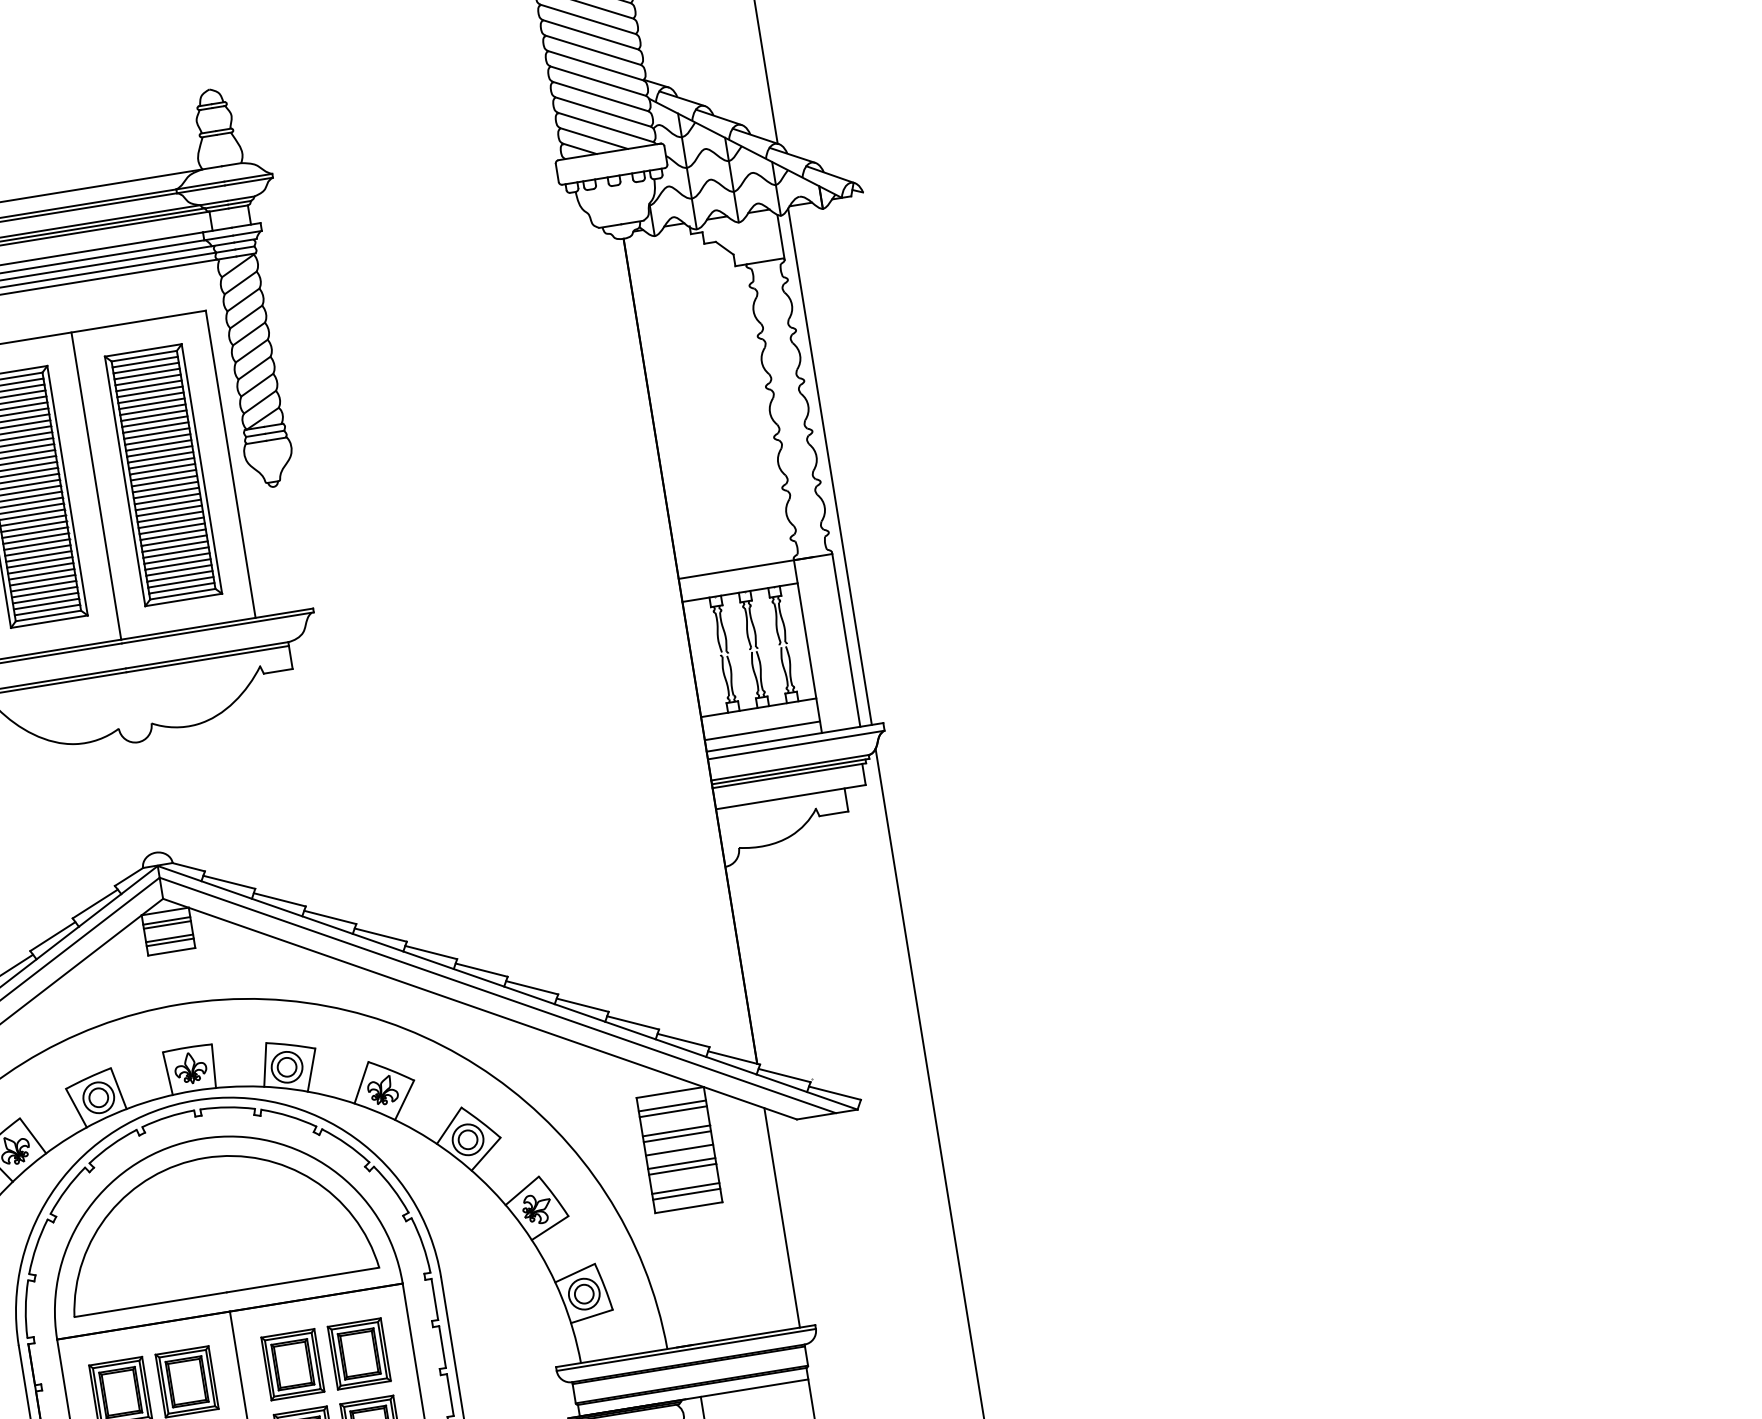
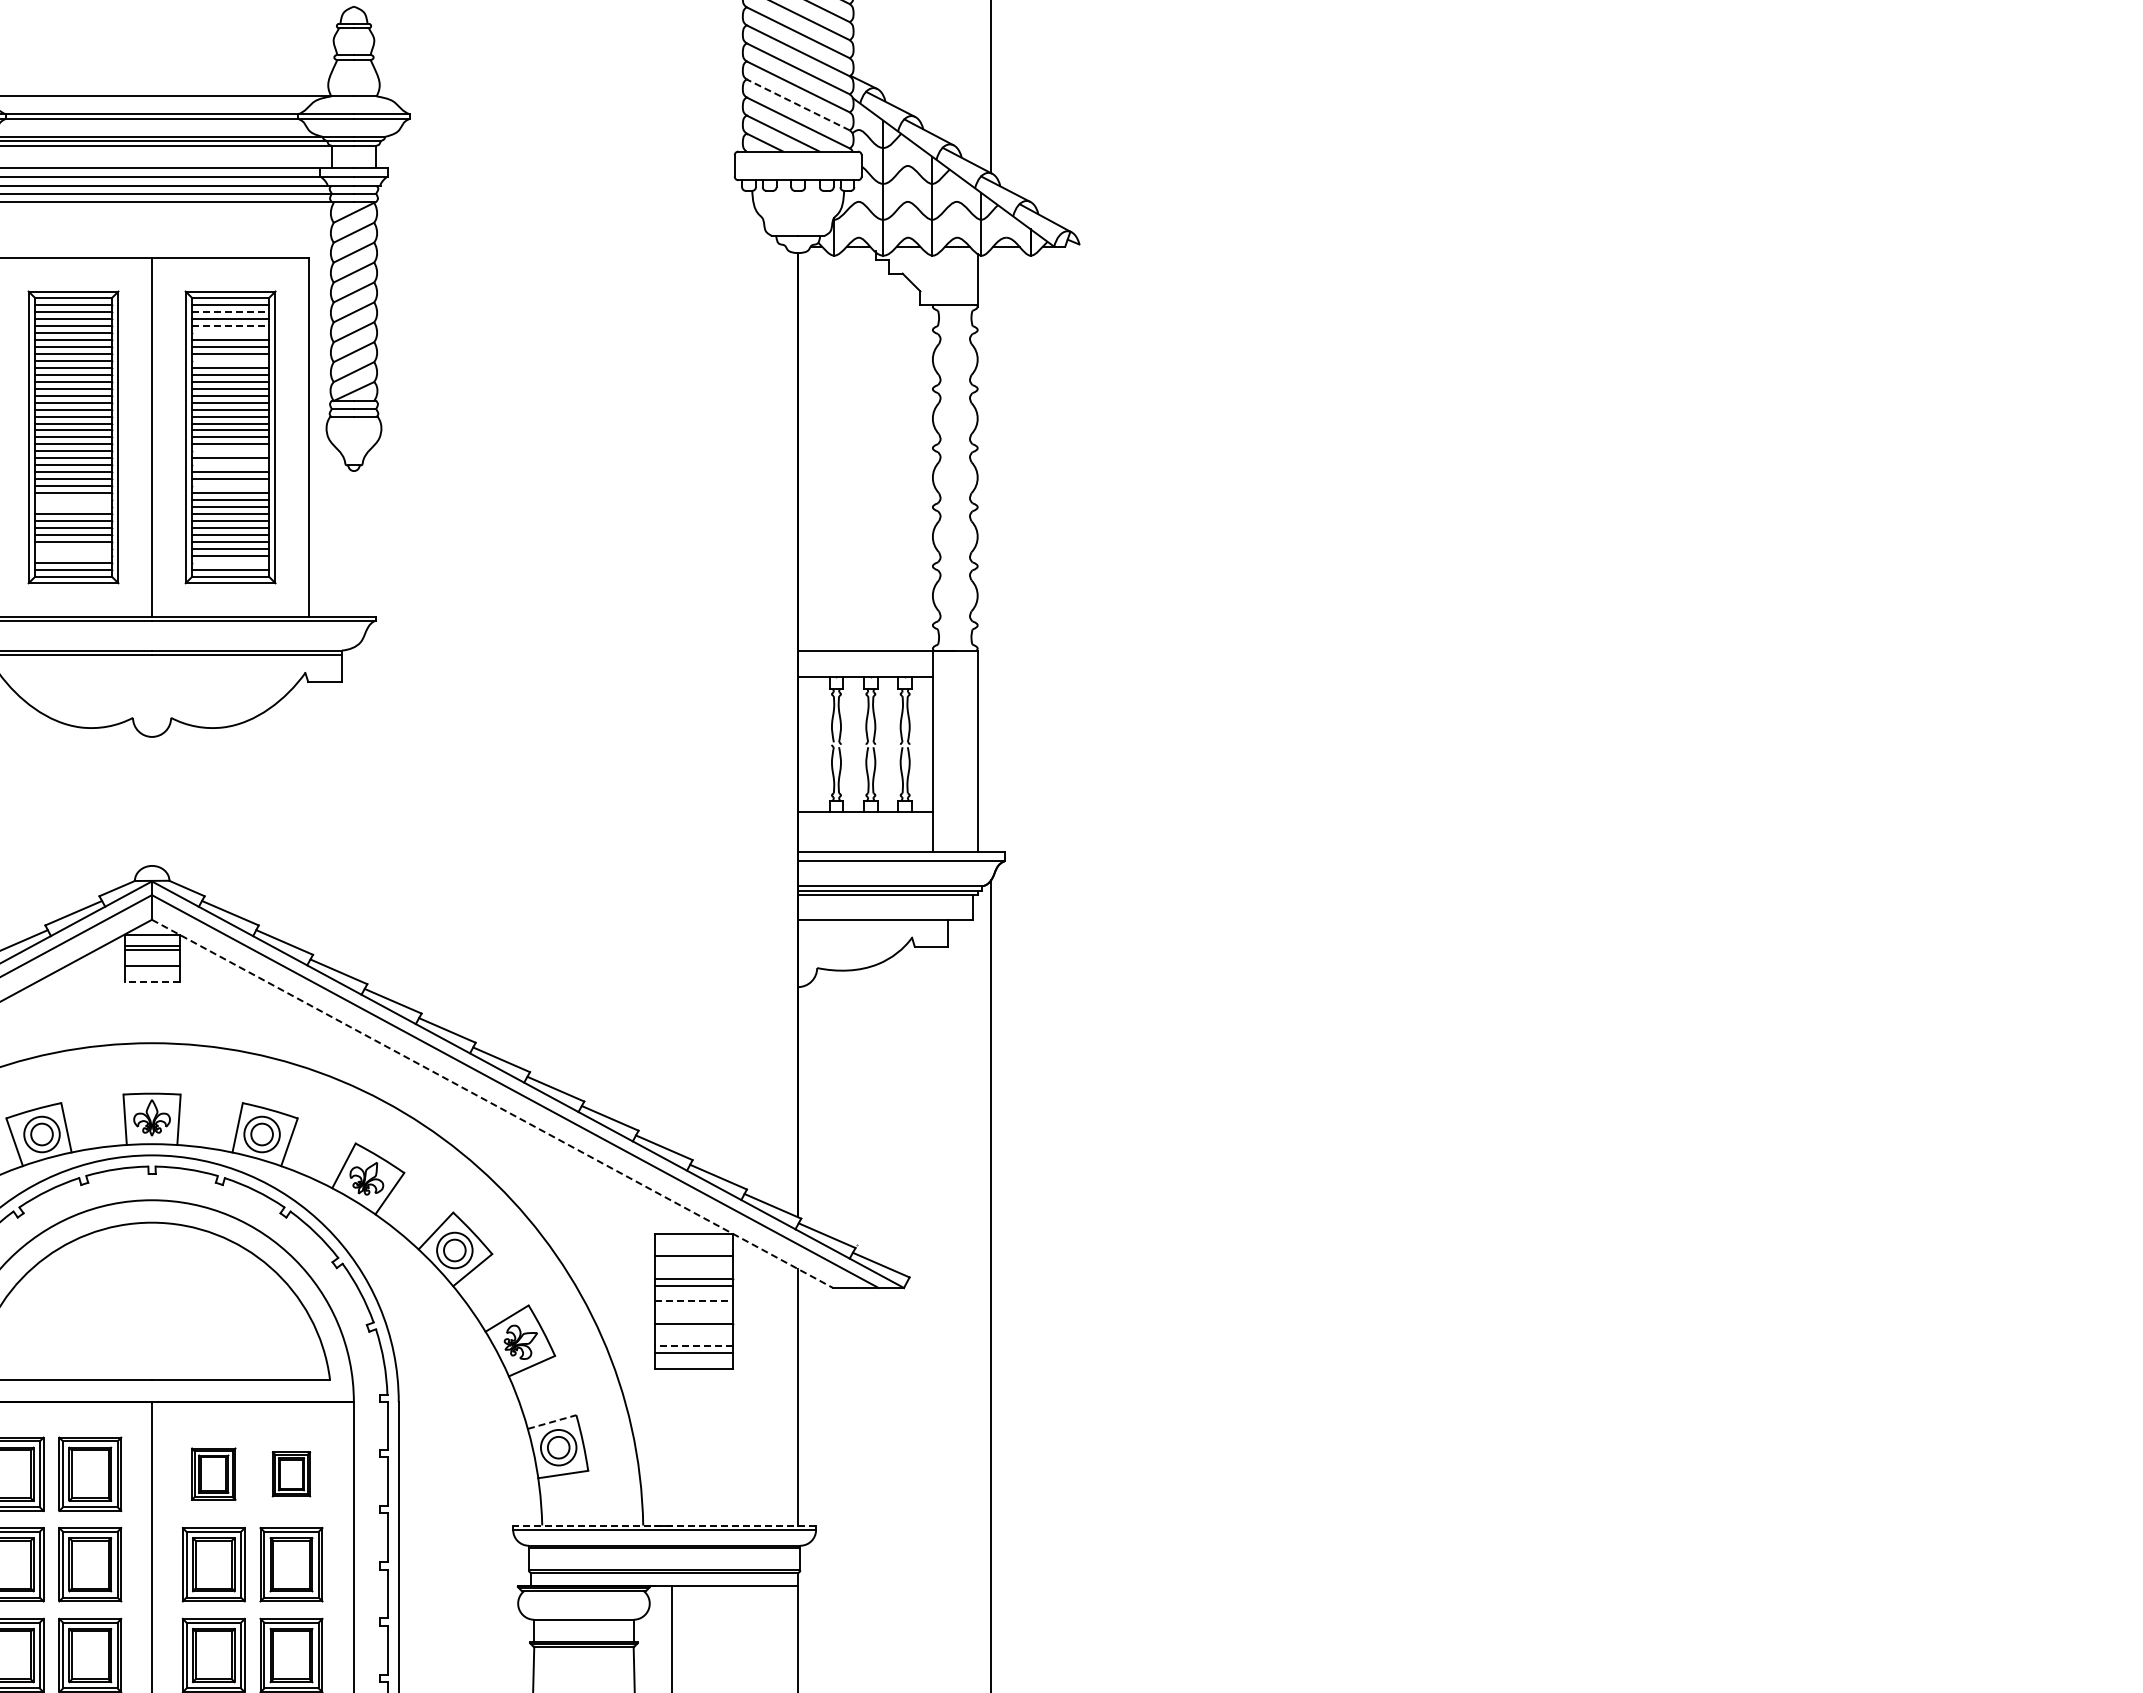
line: (603, 111) -> (798, 104), solid -> dashed
line: (146, 368) -> (231, 312), solid -> dashed
line: (148, 380) -> (231, 326), solid -> dashed
line: (149, 386) -> (230, 333), removed
line: (152, 409) -> (230, 360), removed
line: (830, 466) -> (991, 550), removed
line: (165, 487) -> (230, 451), removed
line: (167, 499) -> (230, 465), removed
line: (170, 517) -> (230, 486), removed
line: (37, 550) -> (73, 500), removed
line: (38, 556) -> (73, 506), removed
line: (180, 582) -> (230, 562), removed
line: (44, 592) -> (73, 548), removed
line: (45, 597) -> (73, 555), removed
line: (762, 731) -> (865, 839), removed
line: (169, 942) -> (151, 970), removed
line: (171, 951) -> (151, 981), solid -> dashed
line: (480, 1009) -> (492, 1104), solid -> dashed
line: (672, 1105) -> (693, 1249), removed
line: (680, 1150) -> (694, 1301), solid -> dashed
line: (681, 1163) -> (693, 1316), removed
line: (685, 1188) -> (693, 1346), solid -> dashed
line: (575, 1272) -> (552, 1421), solid -> dashed
line: (685, 1346) -> (664, 1525), solid -> dashed
part: (359, 1354) -> (291, 1474), size x0.6
part: (292, 1364) -> (213, 1473), size x0.7

